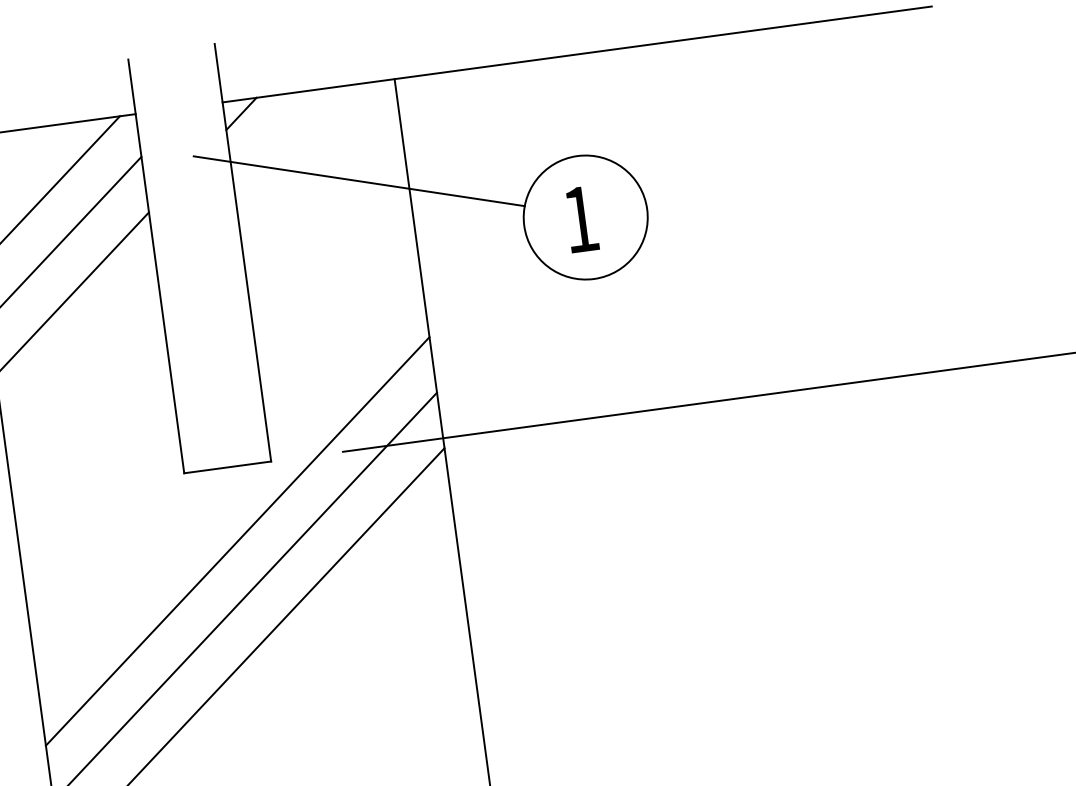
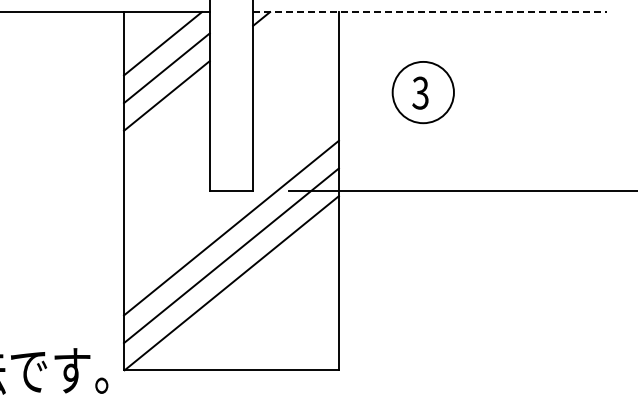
line: (576, 55) -> (429, 12), solid -> dashed
line: (358, 180) -> (314, 59), removed
text: (580, 218) -> (420, 92), 1 -> 3

